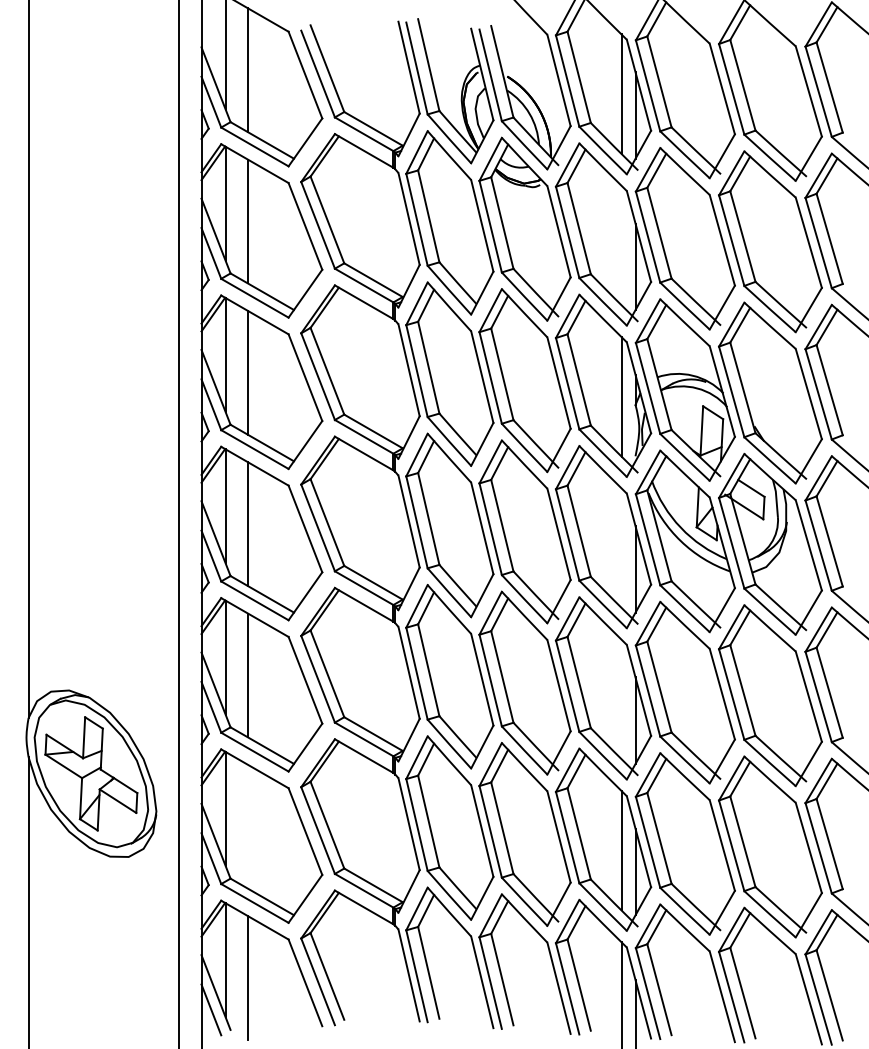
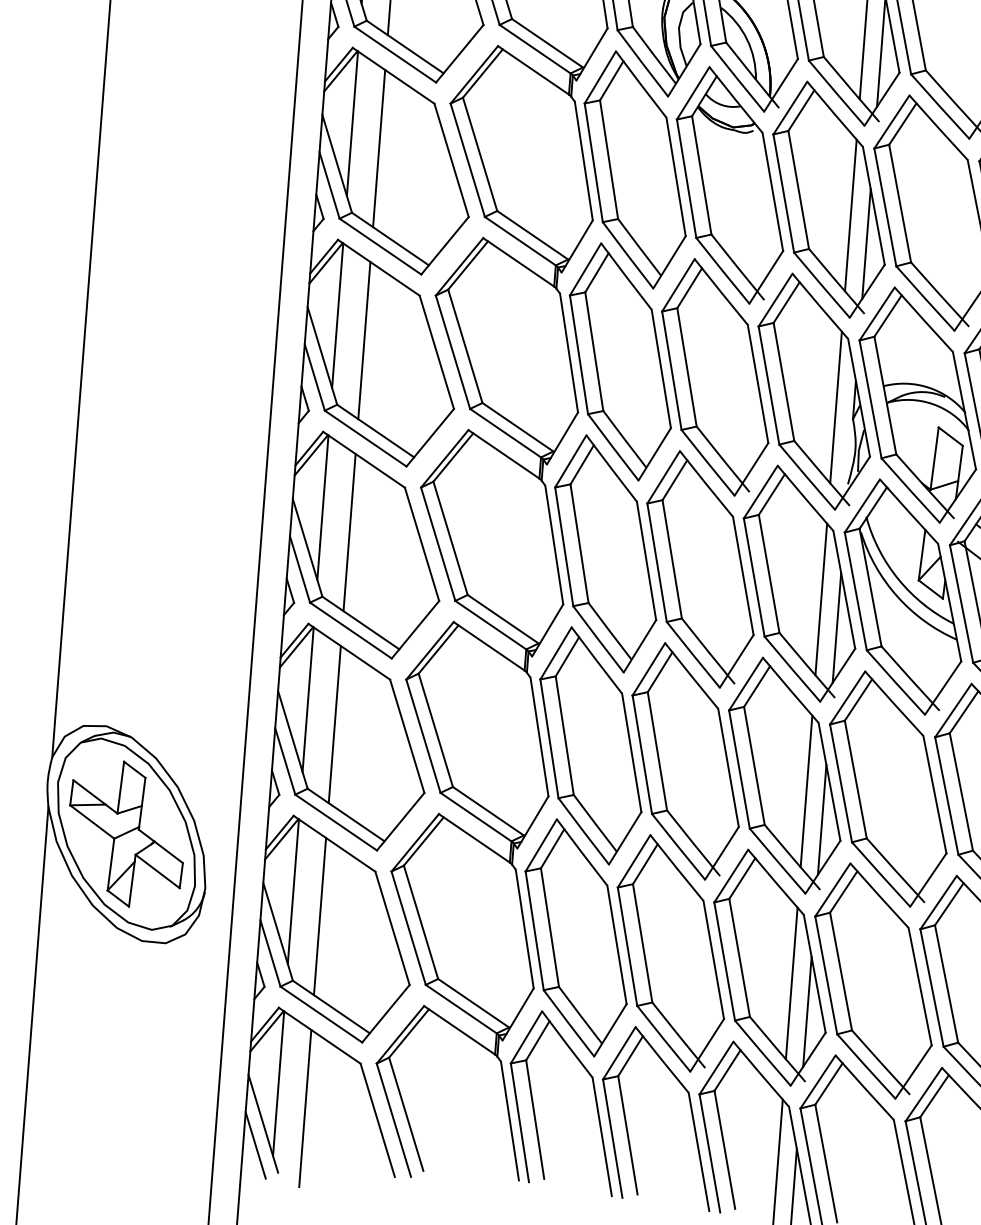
line: (621, 245) -> (850, 215), added
line: (621, 547) -> (821, 598), added
line: (621, 699) -> (806, 791), added
line: (247, 826) -> (319, 916), added

